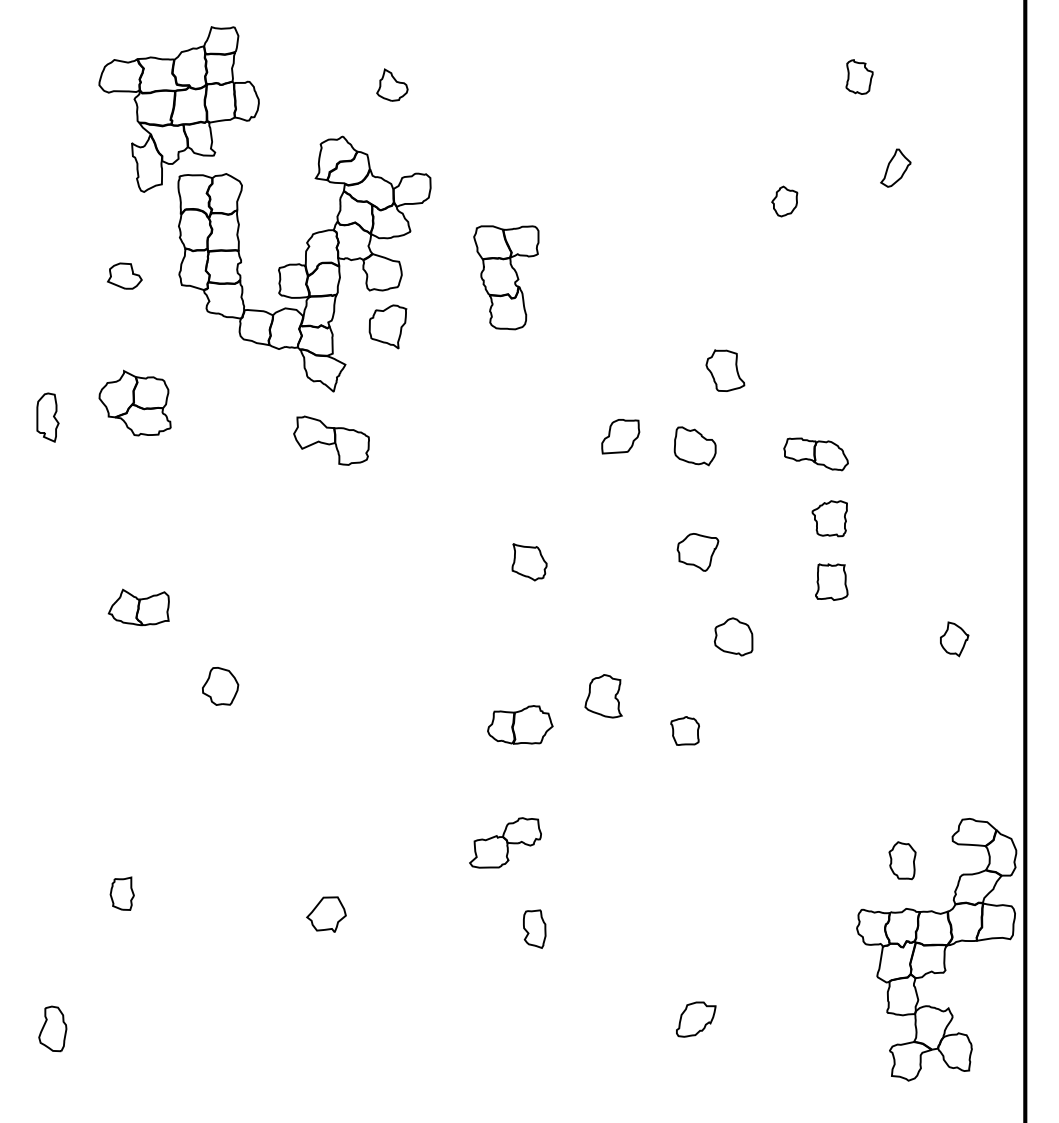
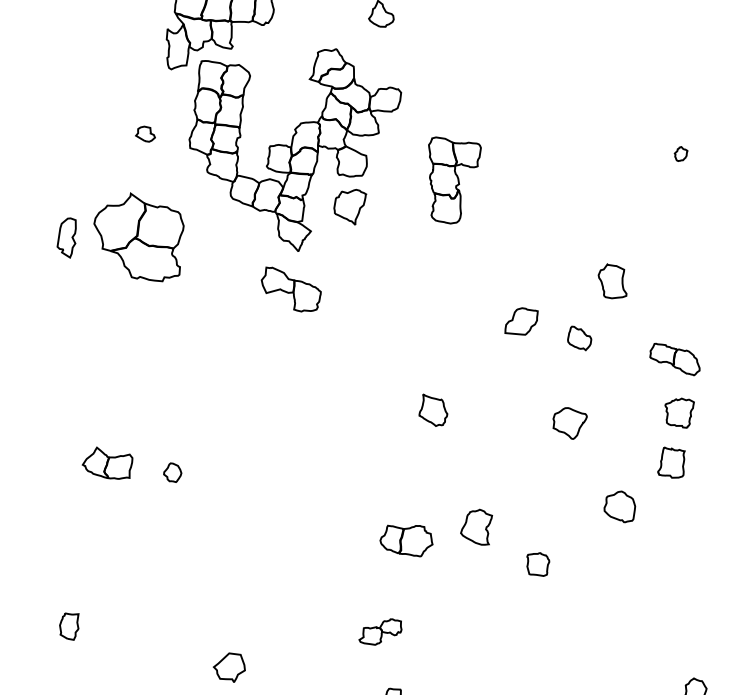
part: (784, 201) -> (680, 154), size x0.6
part: (124, 275) -> (145, 133), size x0.7
part: (134, 402) -> (138, 235), size x1.6
part: (694, 446) -> (579, 338), size x0.7
part: (138, 607) -> (107, 463), moved
part: (733, 636) -> (620, 506), moved
part: (220, 686) -> (172, 472), size x0.6
part: (505, 842) -> (380, 631), size x0.7

